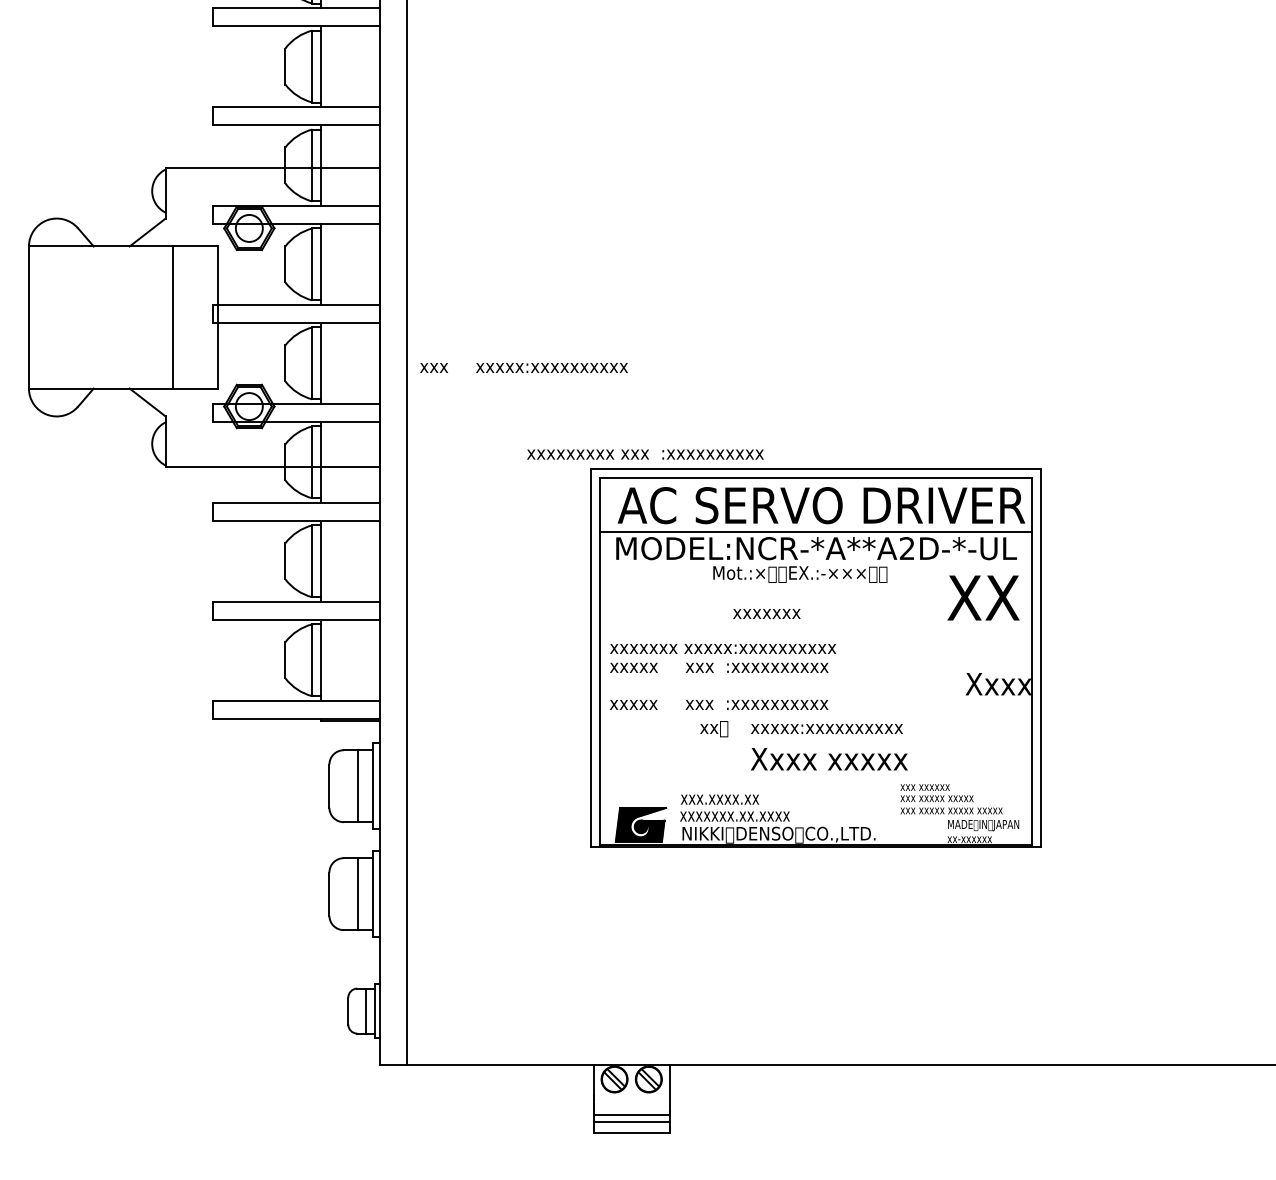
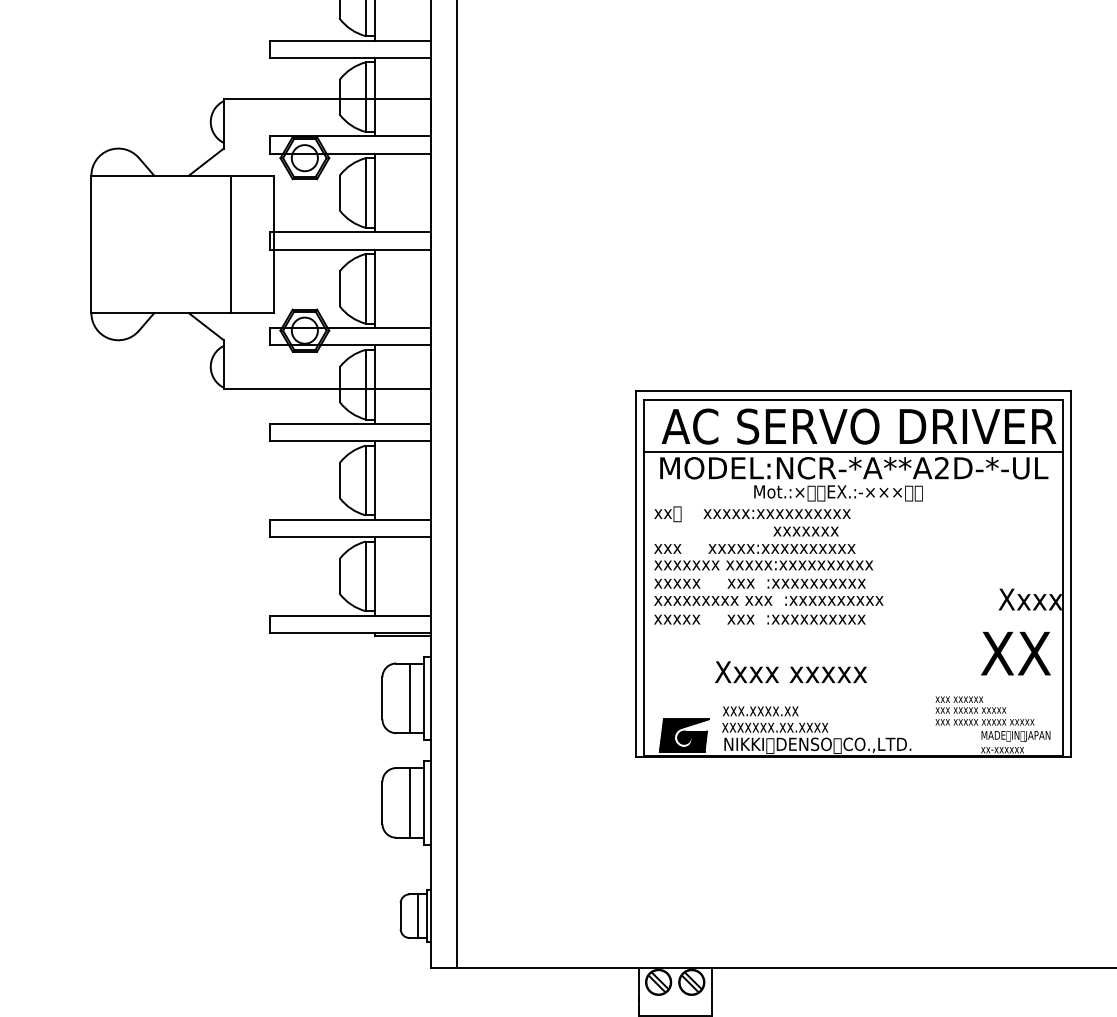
text: (523, 367) -> (754, 548), moved
text: (645, 454) -> (768, 600), moved
text: (983, 597) -> (1015, 653), moved
text: (801, 729) -> (752, 514), moved
text: (829, 759) -> (791, 672), moved

